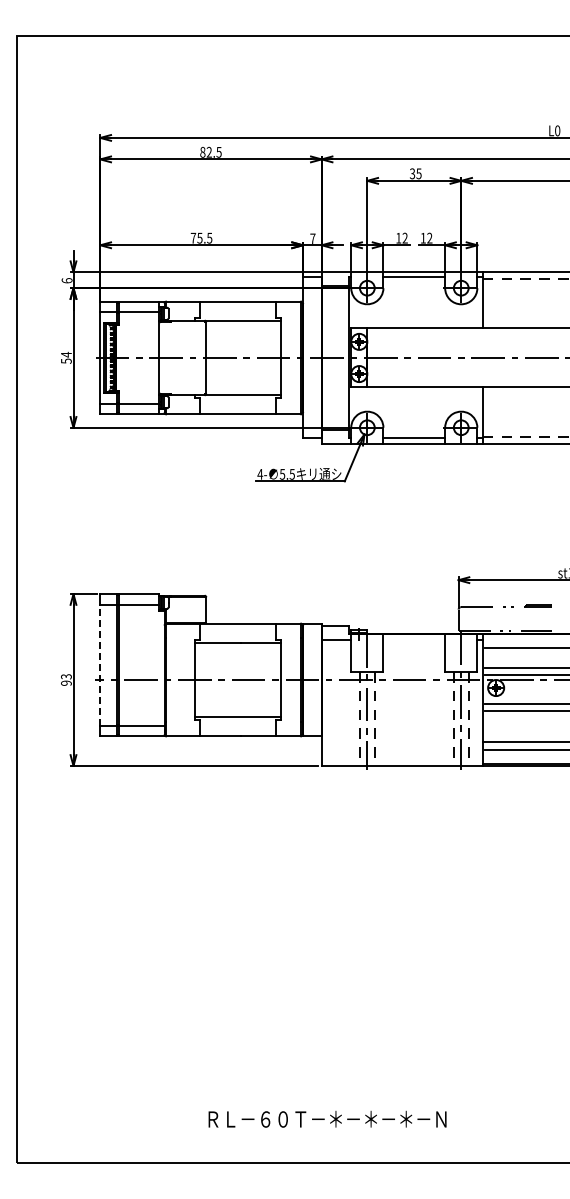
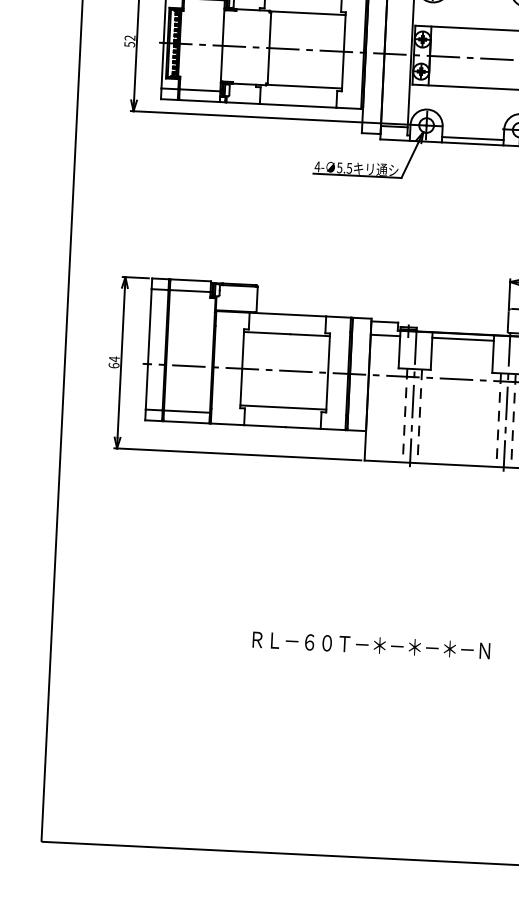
text: (66, 354) -> (130, 37), 54 -> 52
line: (414, 639) -> (463, 339), added
line: (100, 664) -> (148, 348), dashed -> solid
text: (66, 679) -> (114, 361), 93 -> 64
text: (327, 1118) -> (371, 644), moved

